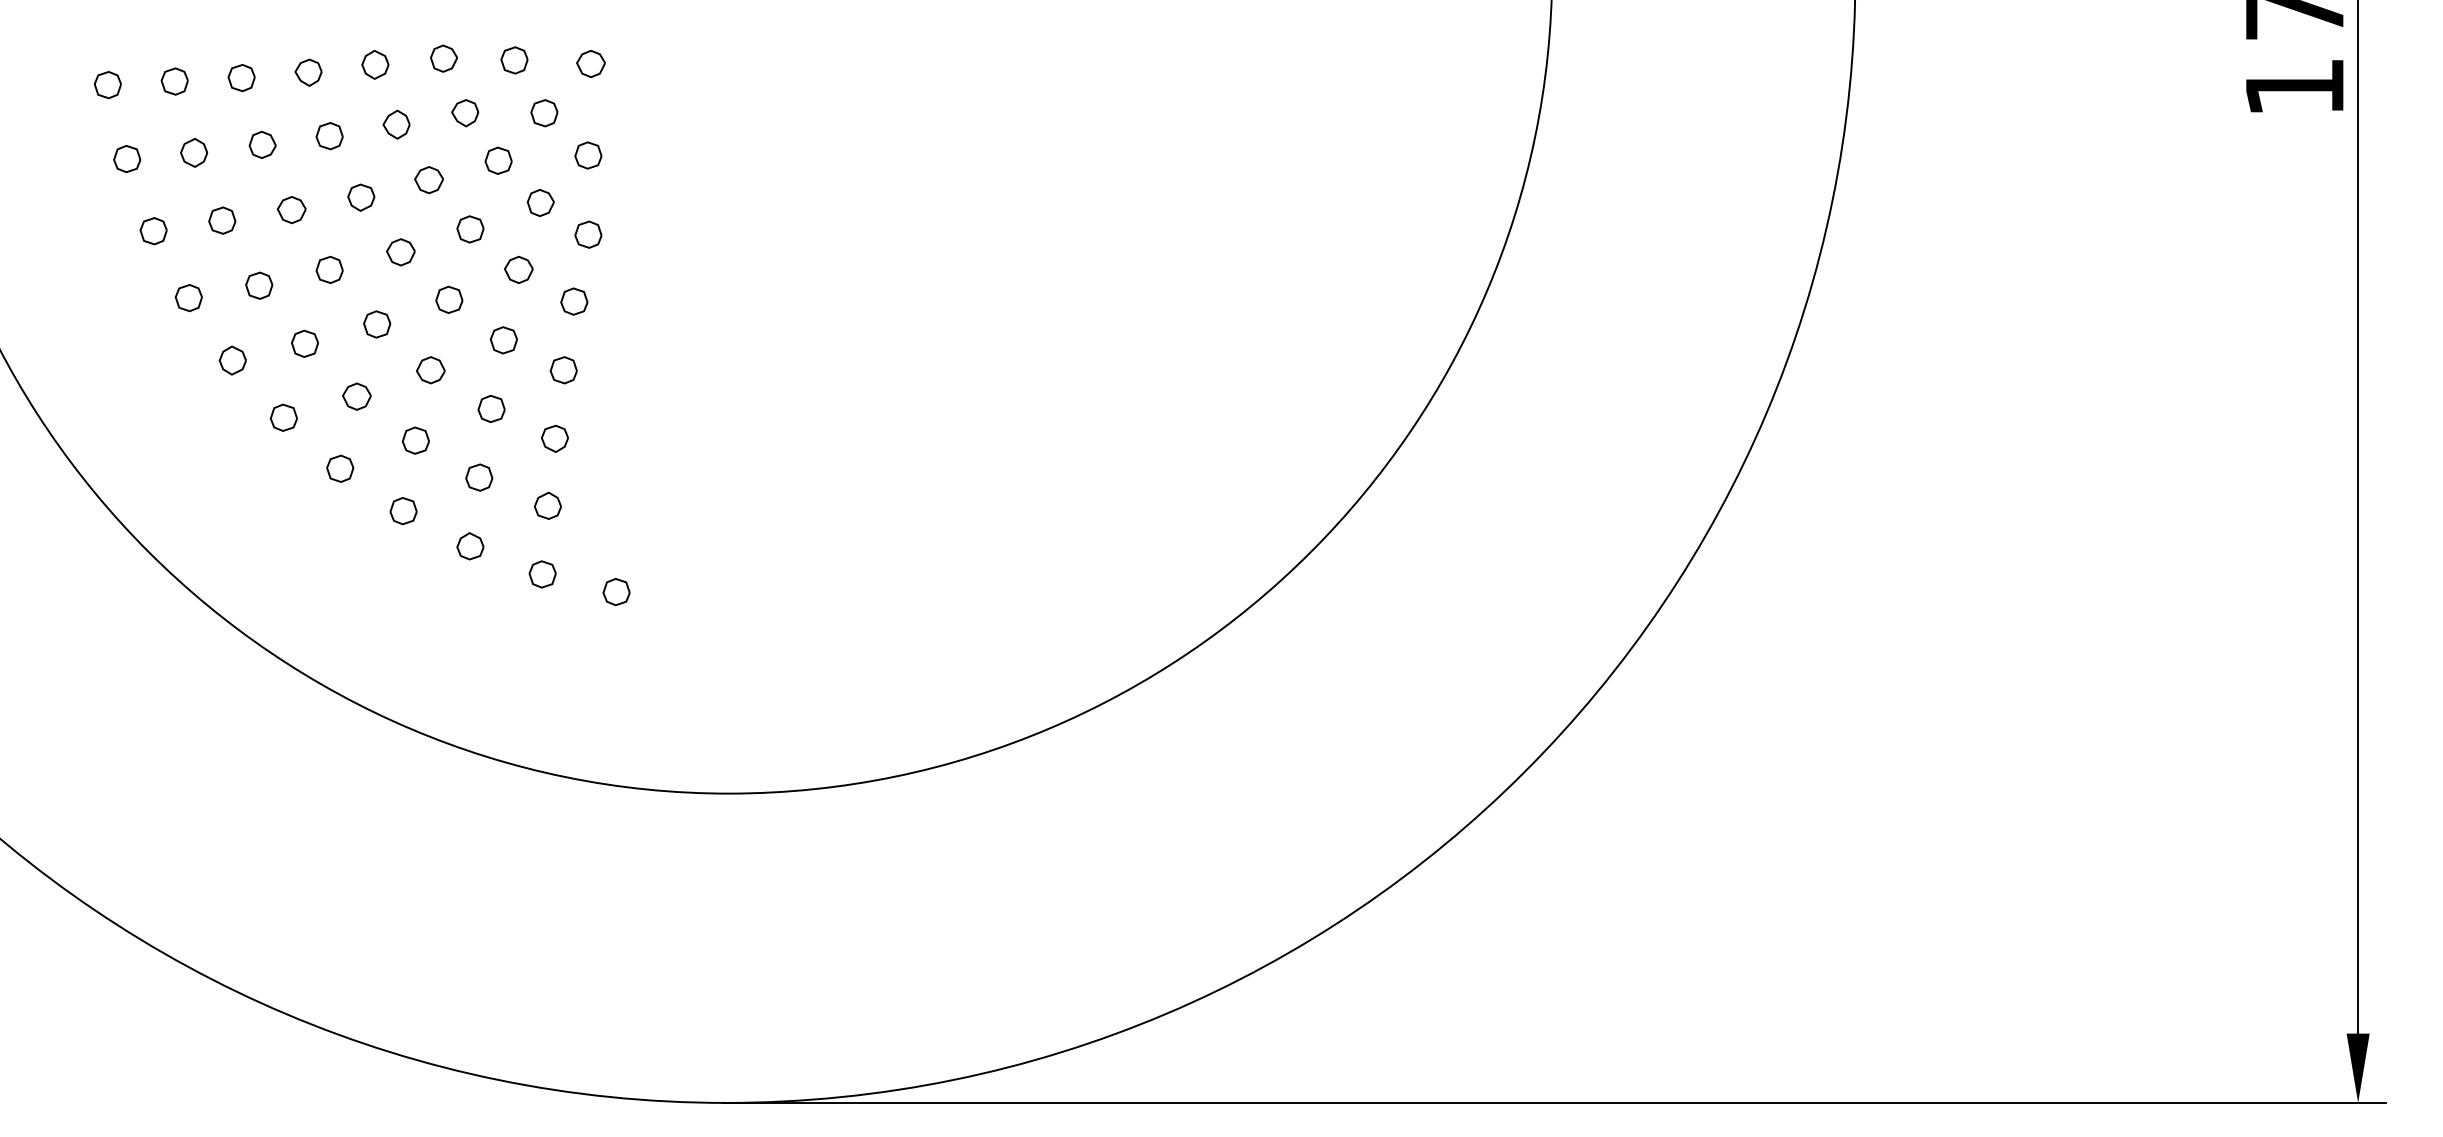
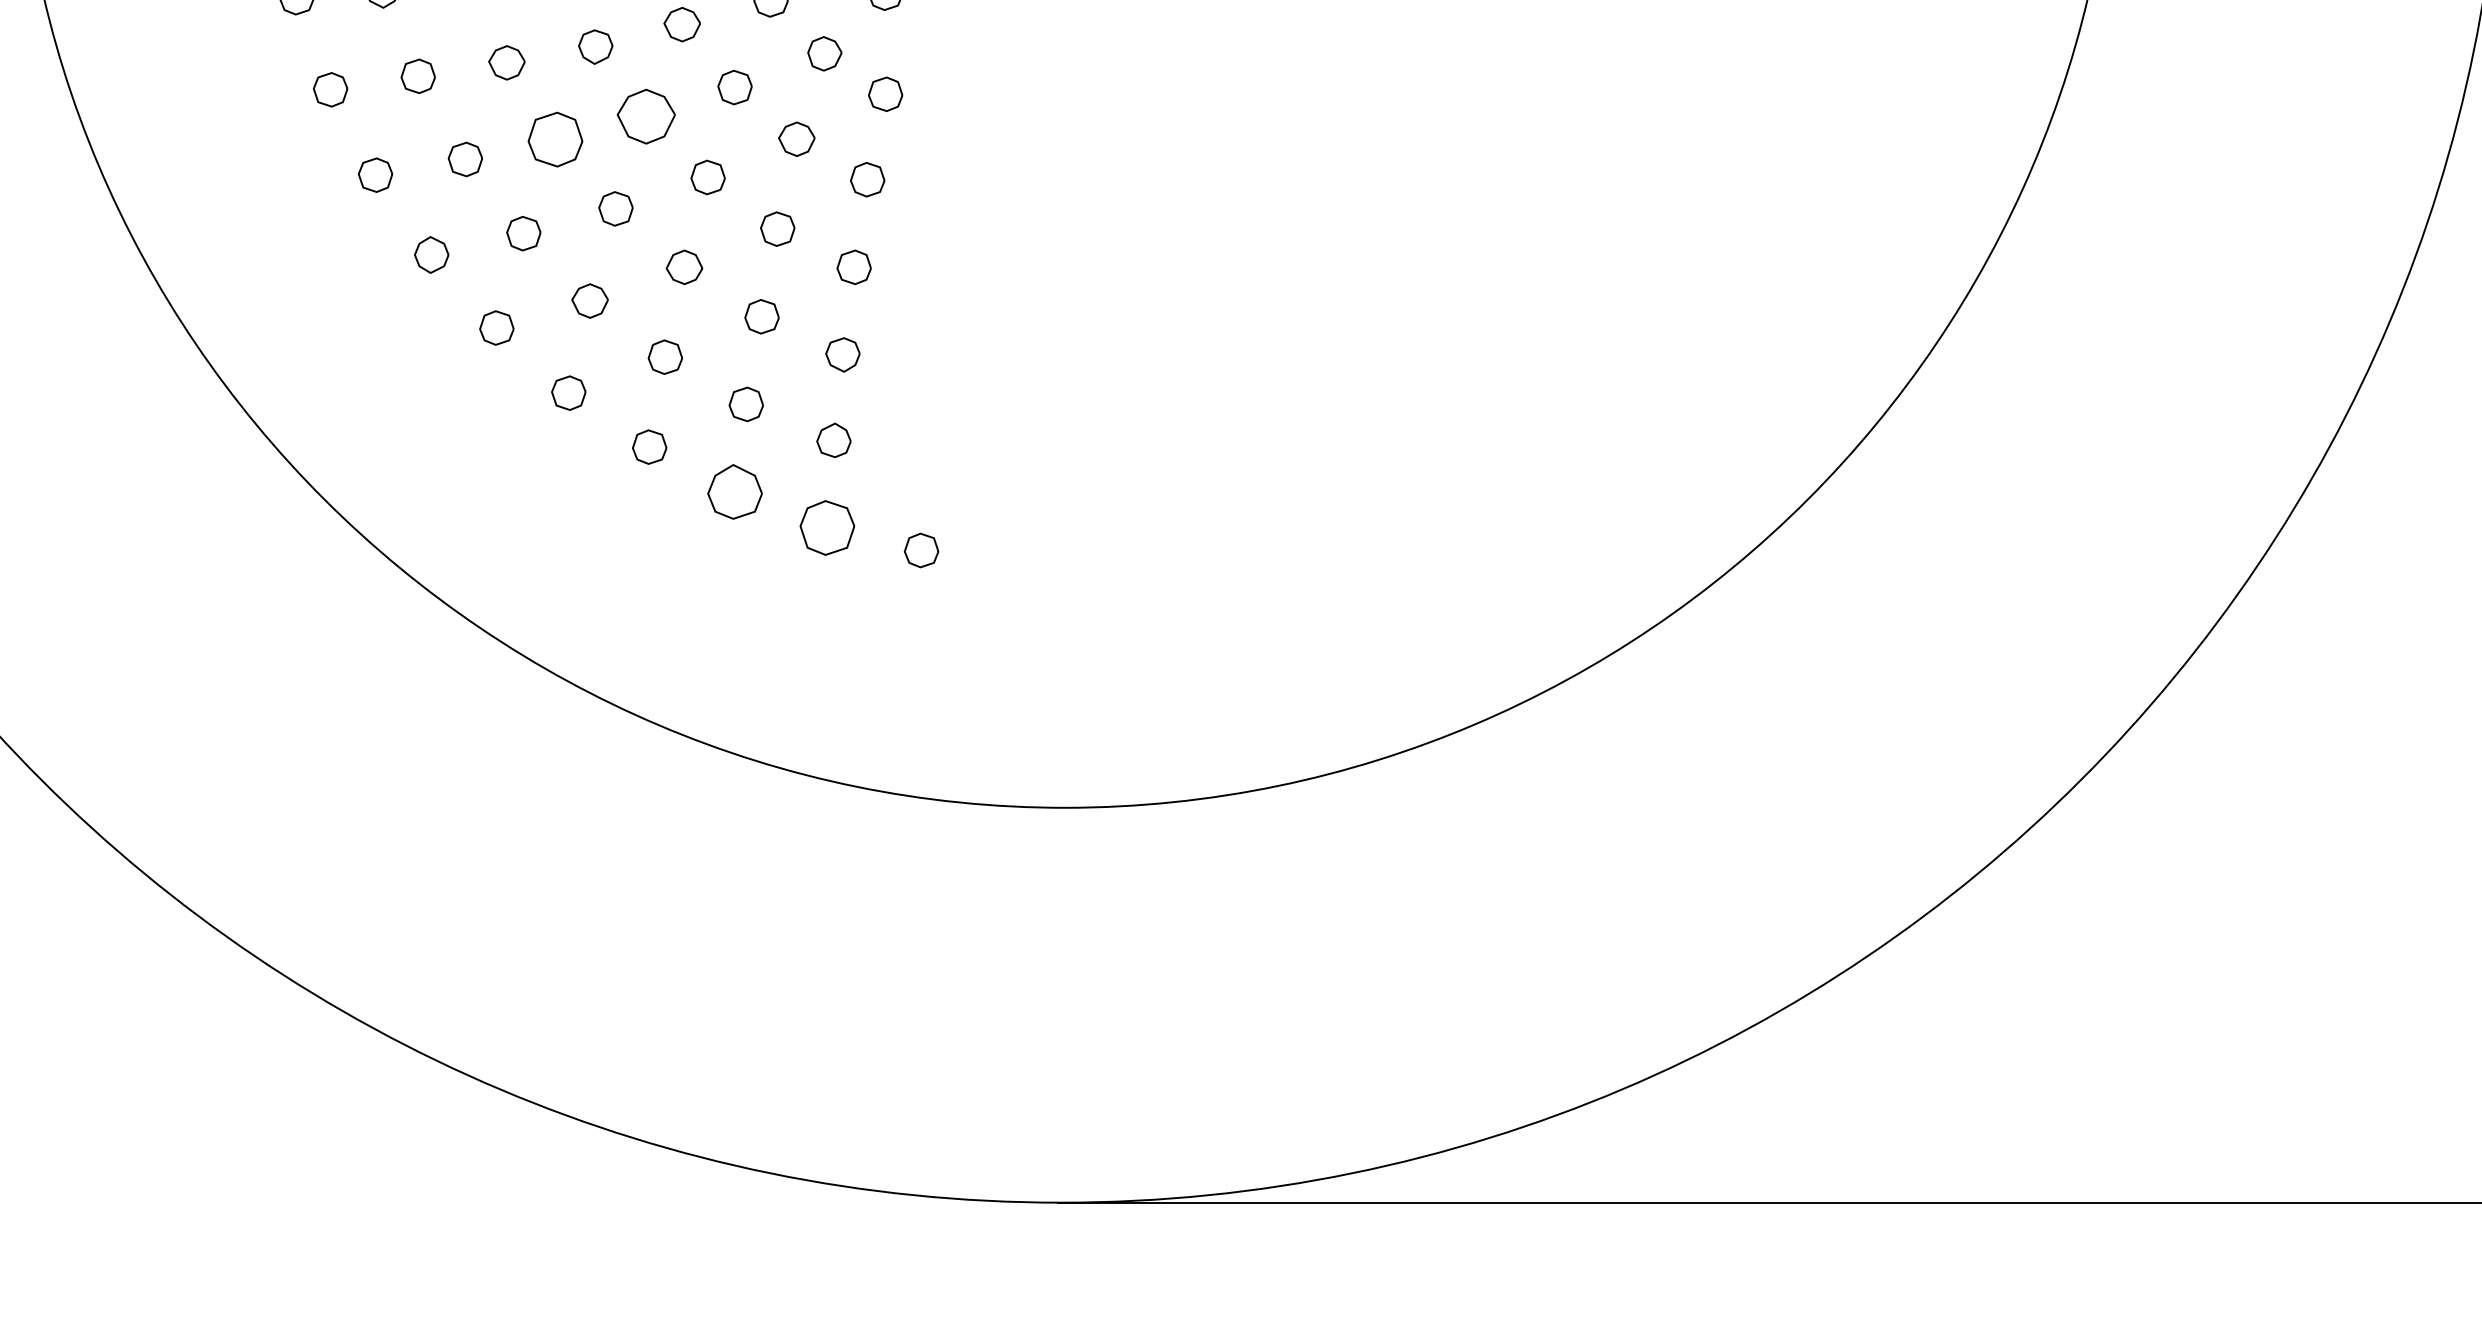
part: (400, 252) -> (645, 117), size x1.6
part: (329, 269) -> (555, 138), size x1.6
part: (470, 546) -> (735, 492), size x1.6
part: (542, 574) -> (826, 528), size x1.6

